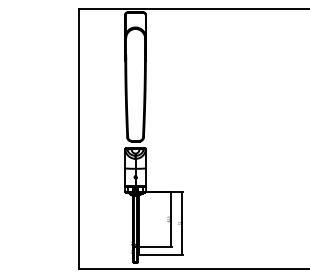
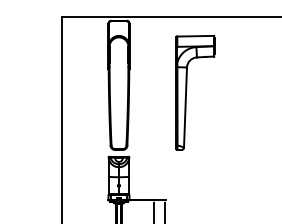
part: (203, 84) -> (186, 92), added

